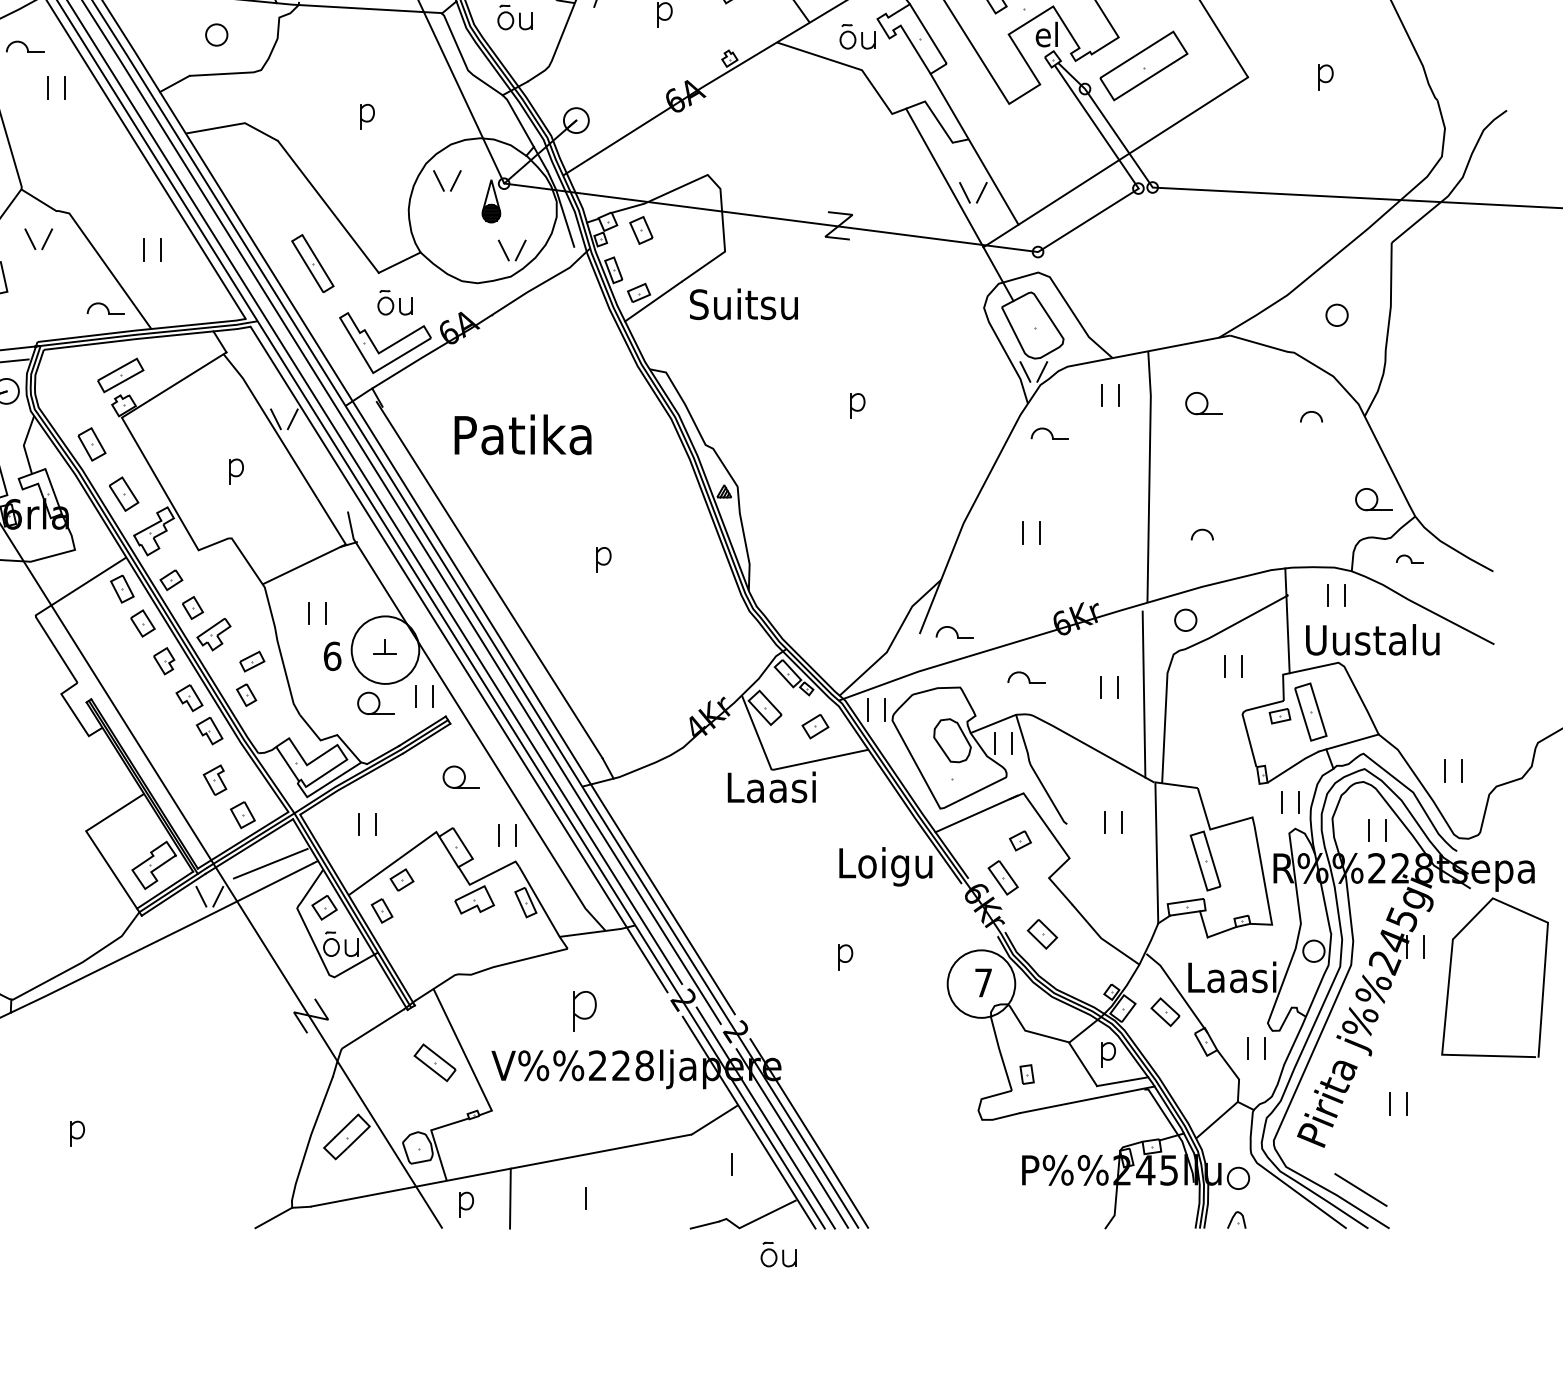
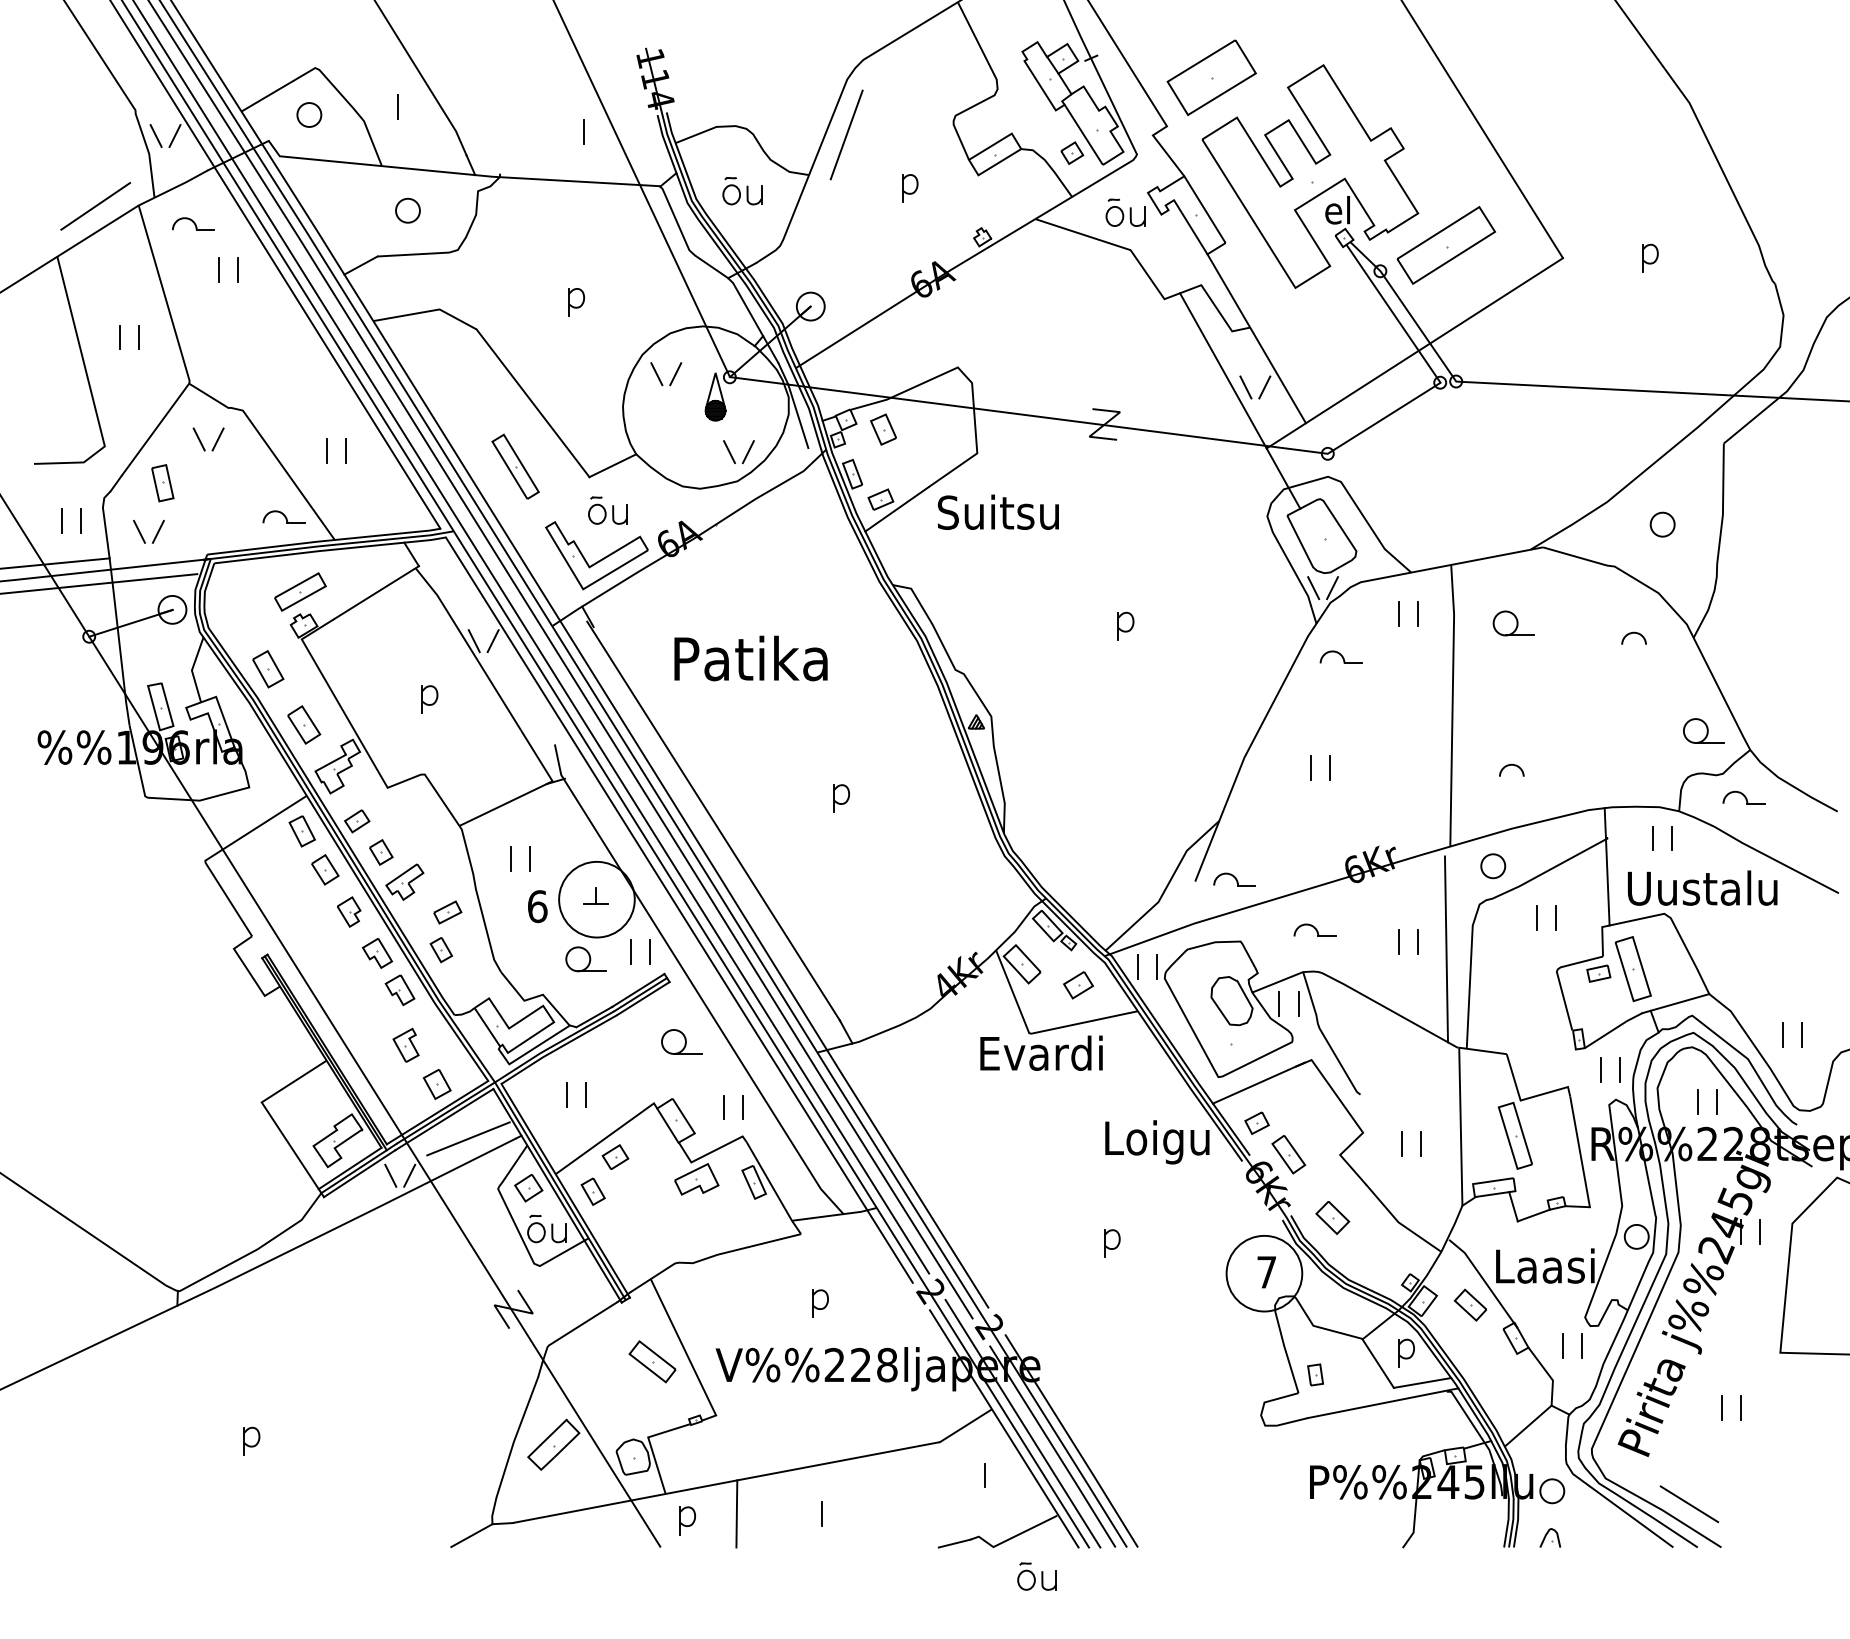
part: (1409, 558) -> (1743, 797), size x1.43
text: (784, 786) -> (1043, 1052), Laasi -> Evardi
part: (1104, 821) -> (1402, 1143), moved
part: (1019, 840) -> (1256, 1122), moved
part: (585, 1010) -> (820, 1303), size x0.62

